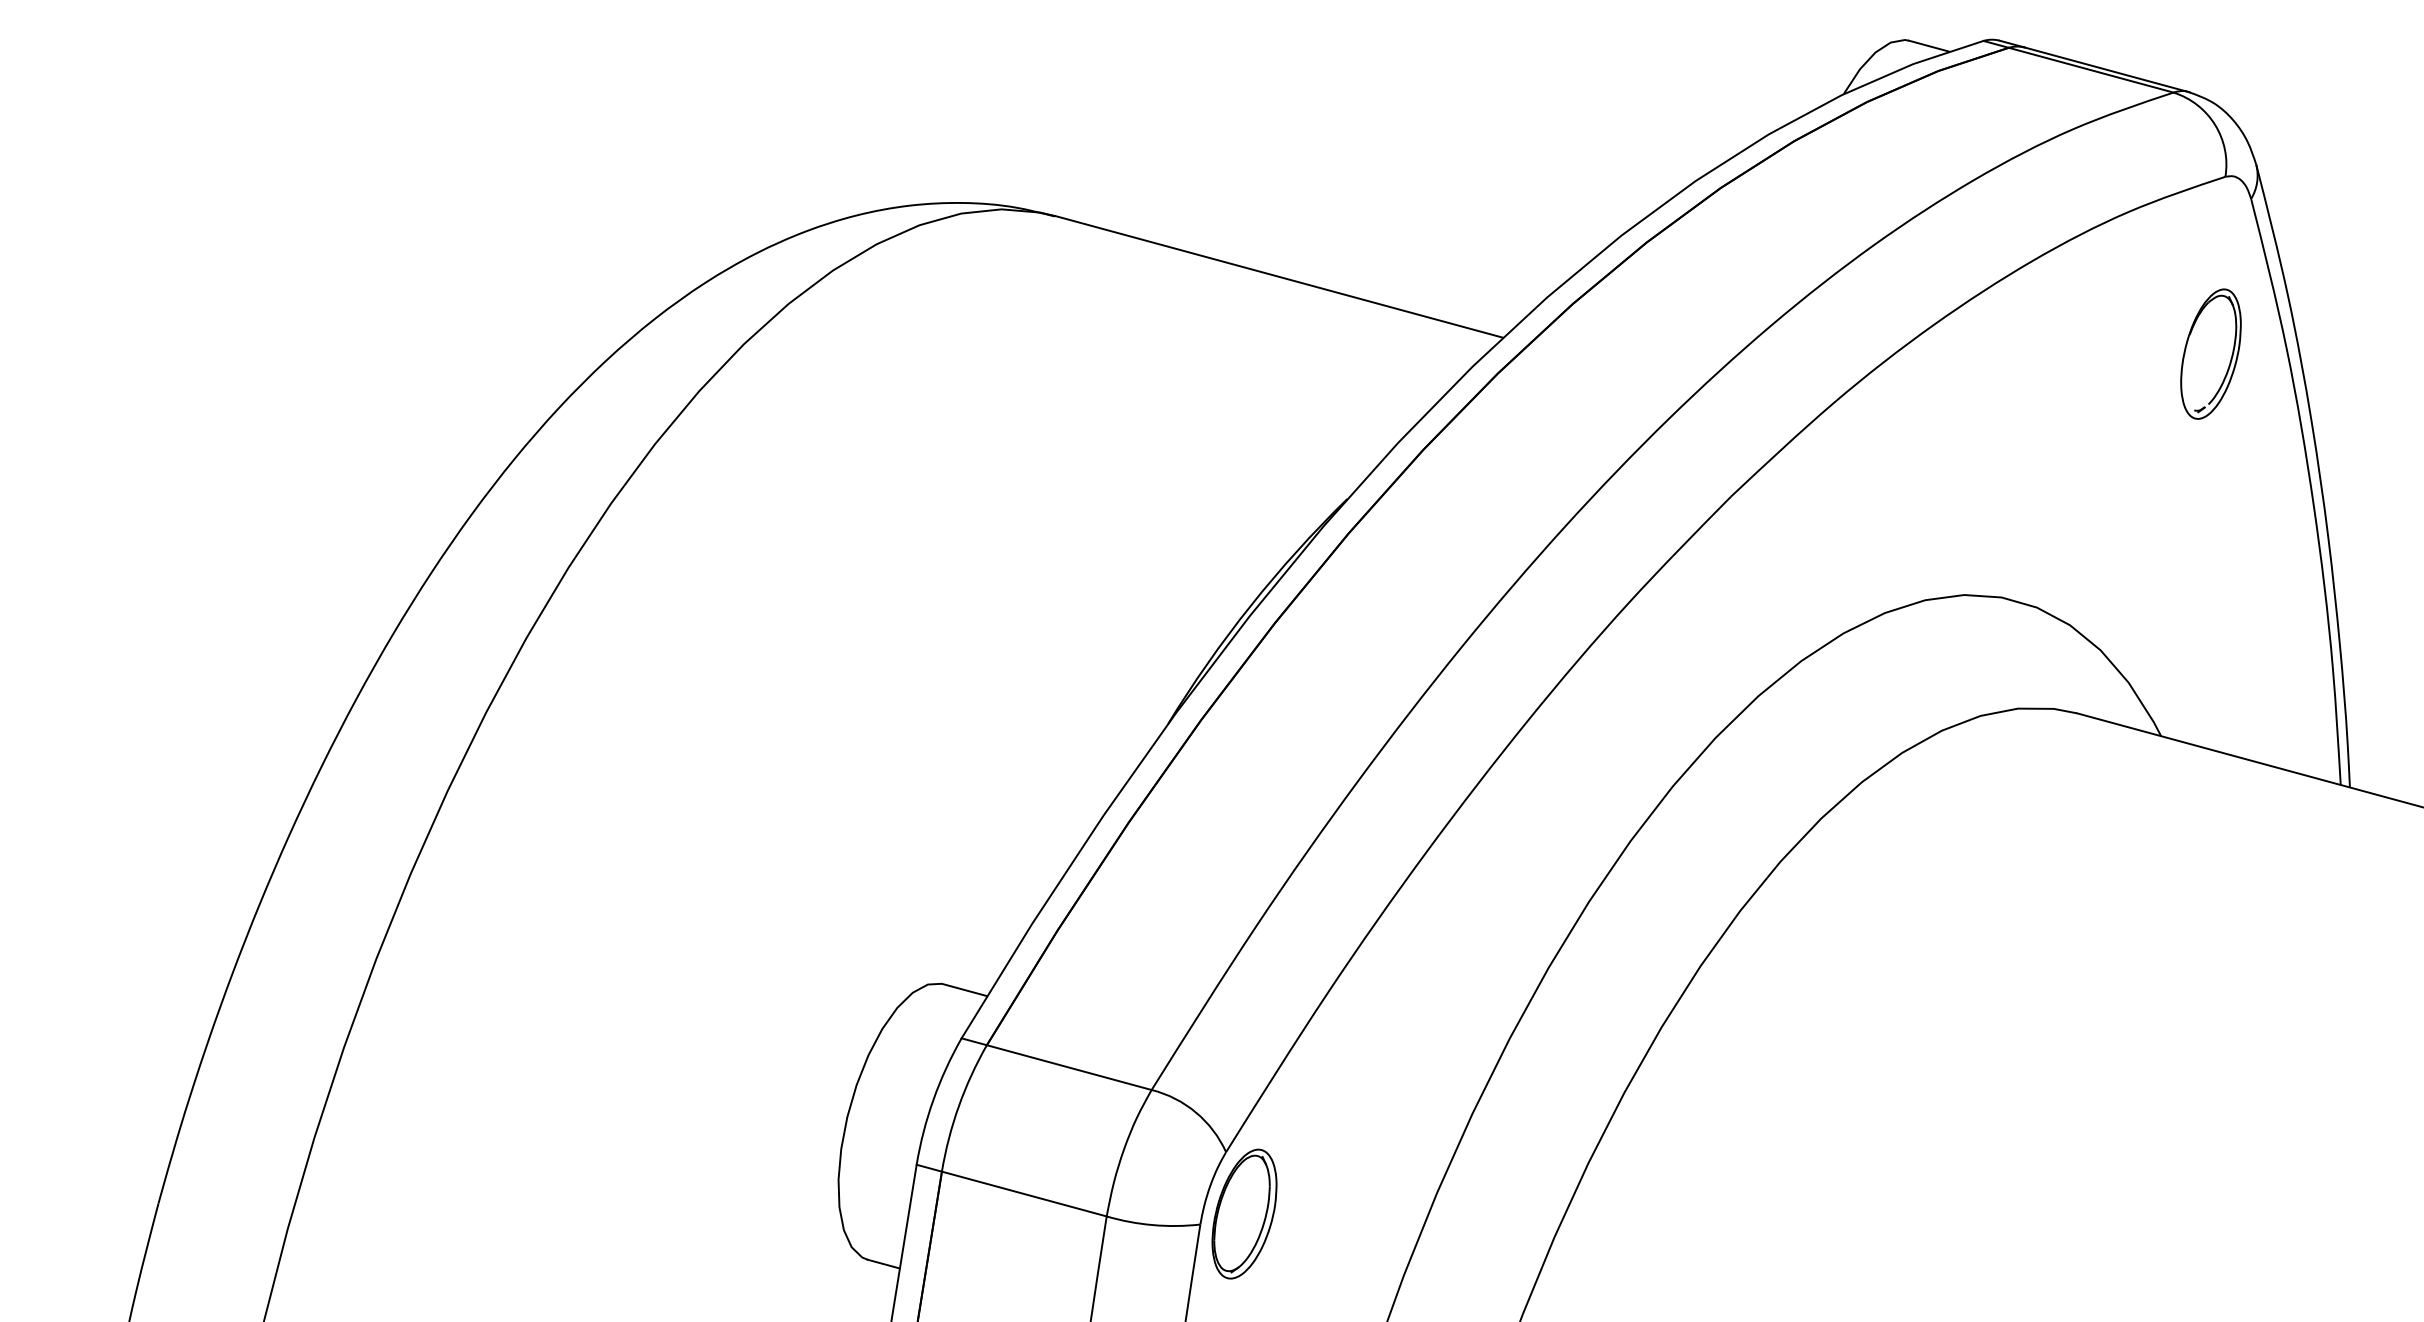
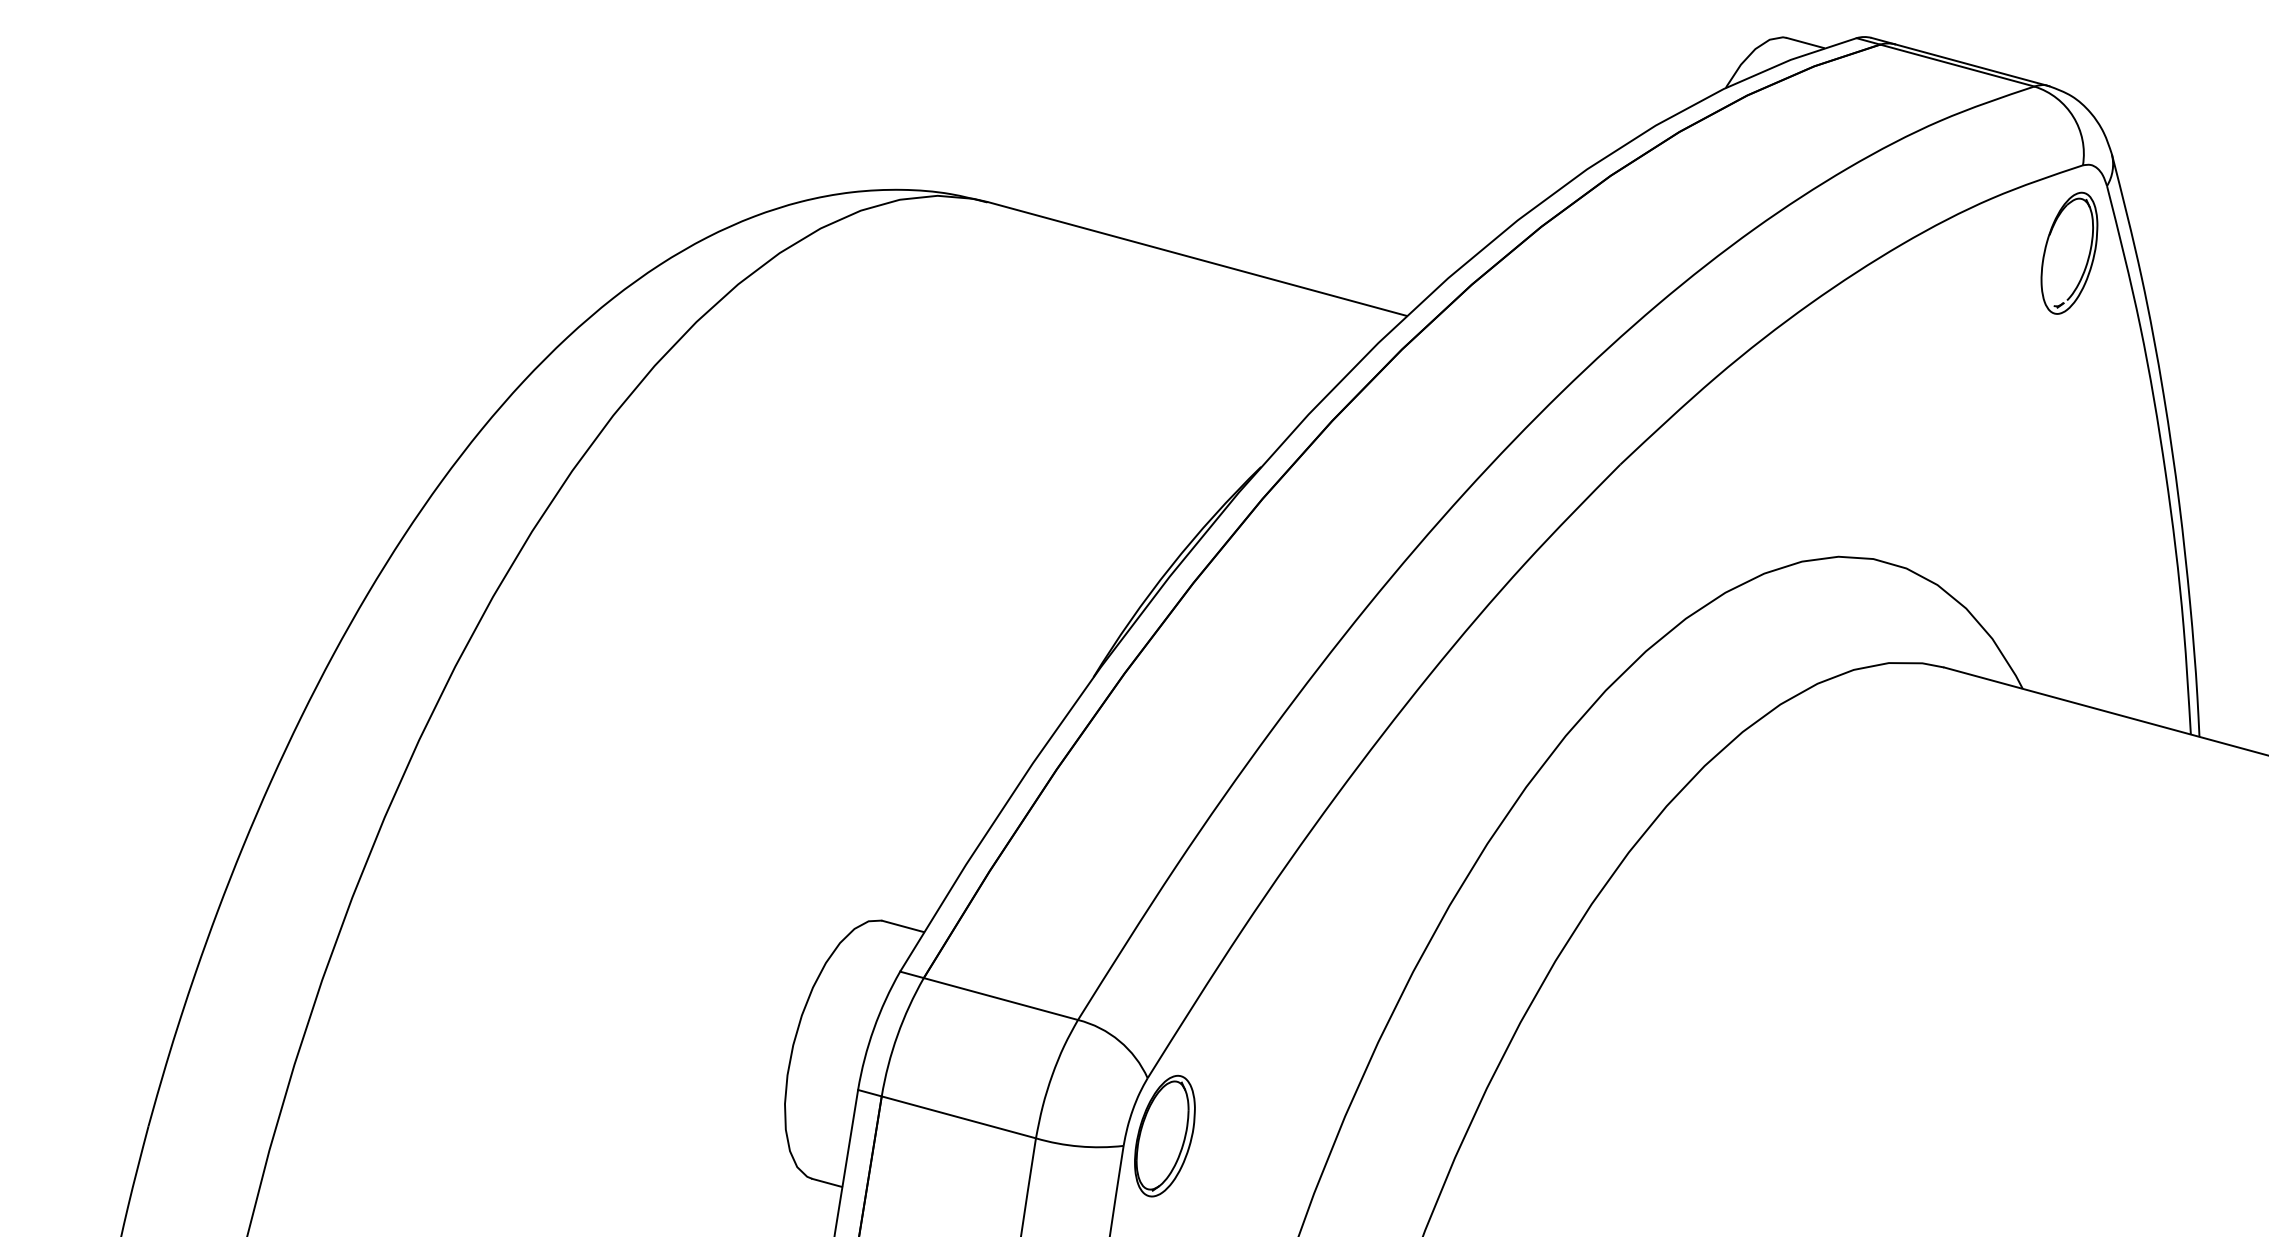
part: (2211, 353) -> (2069, 252), moved

